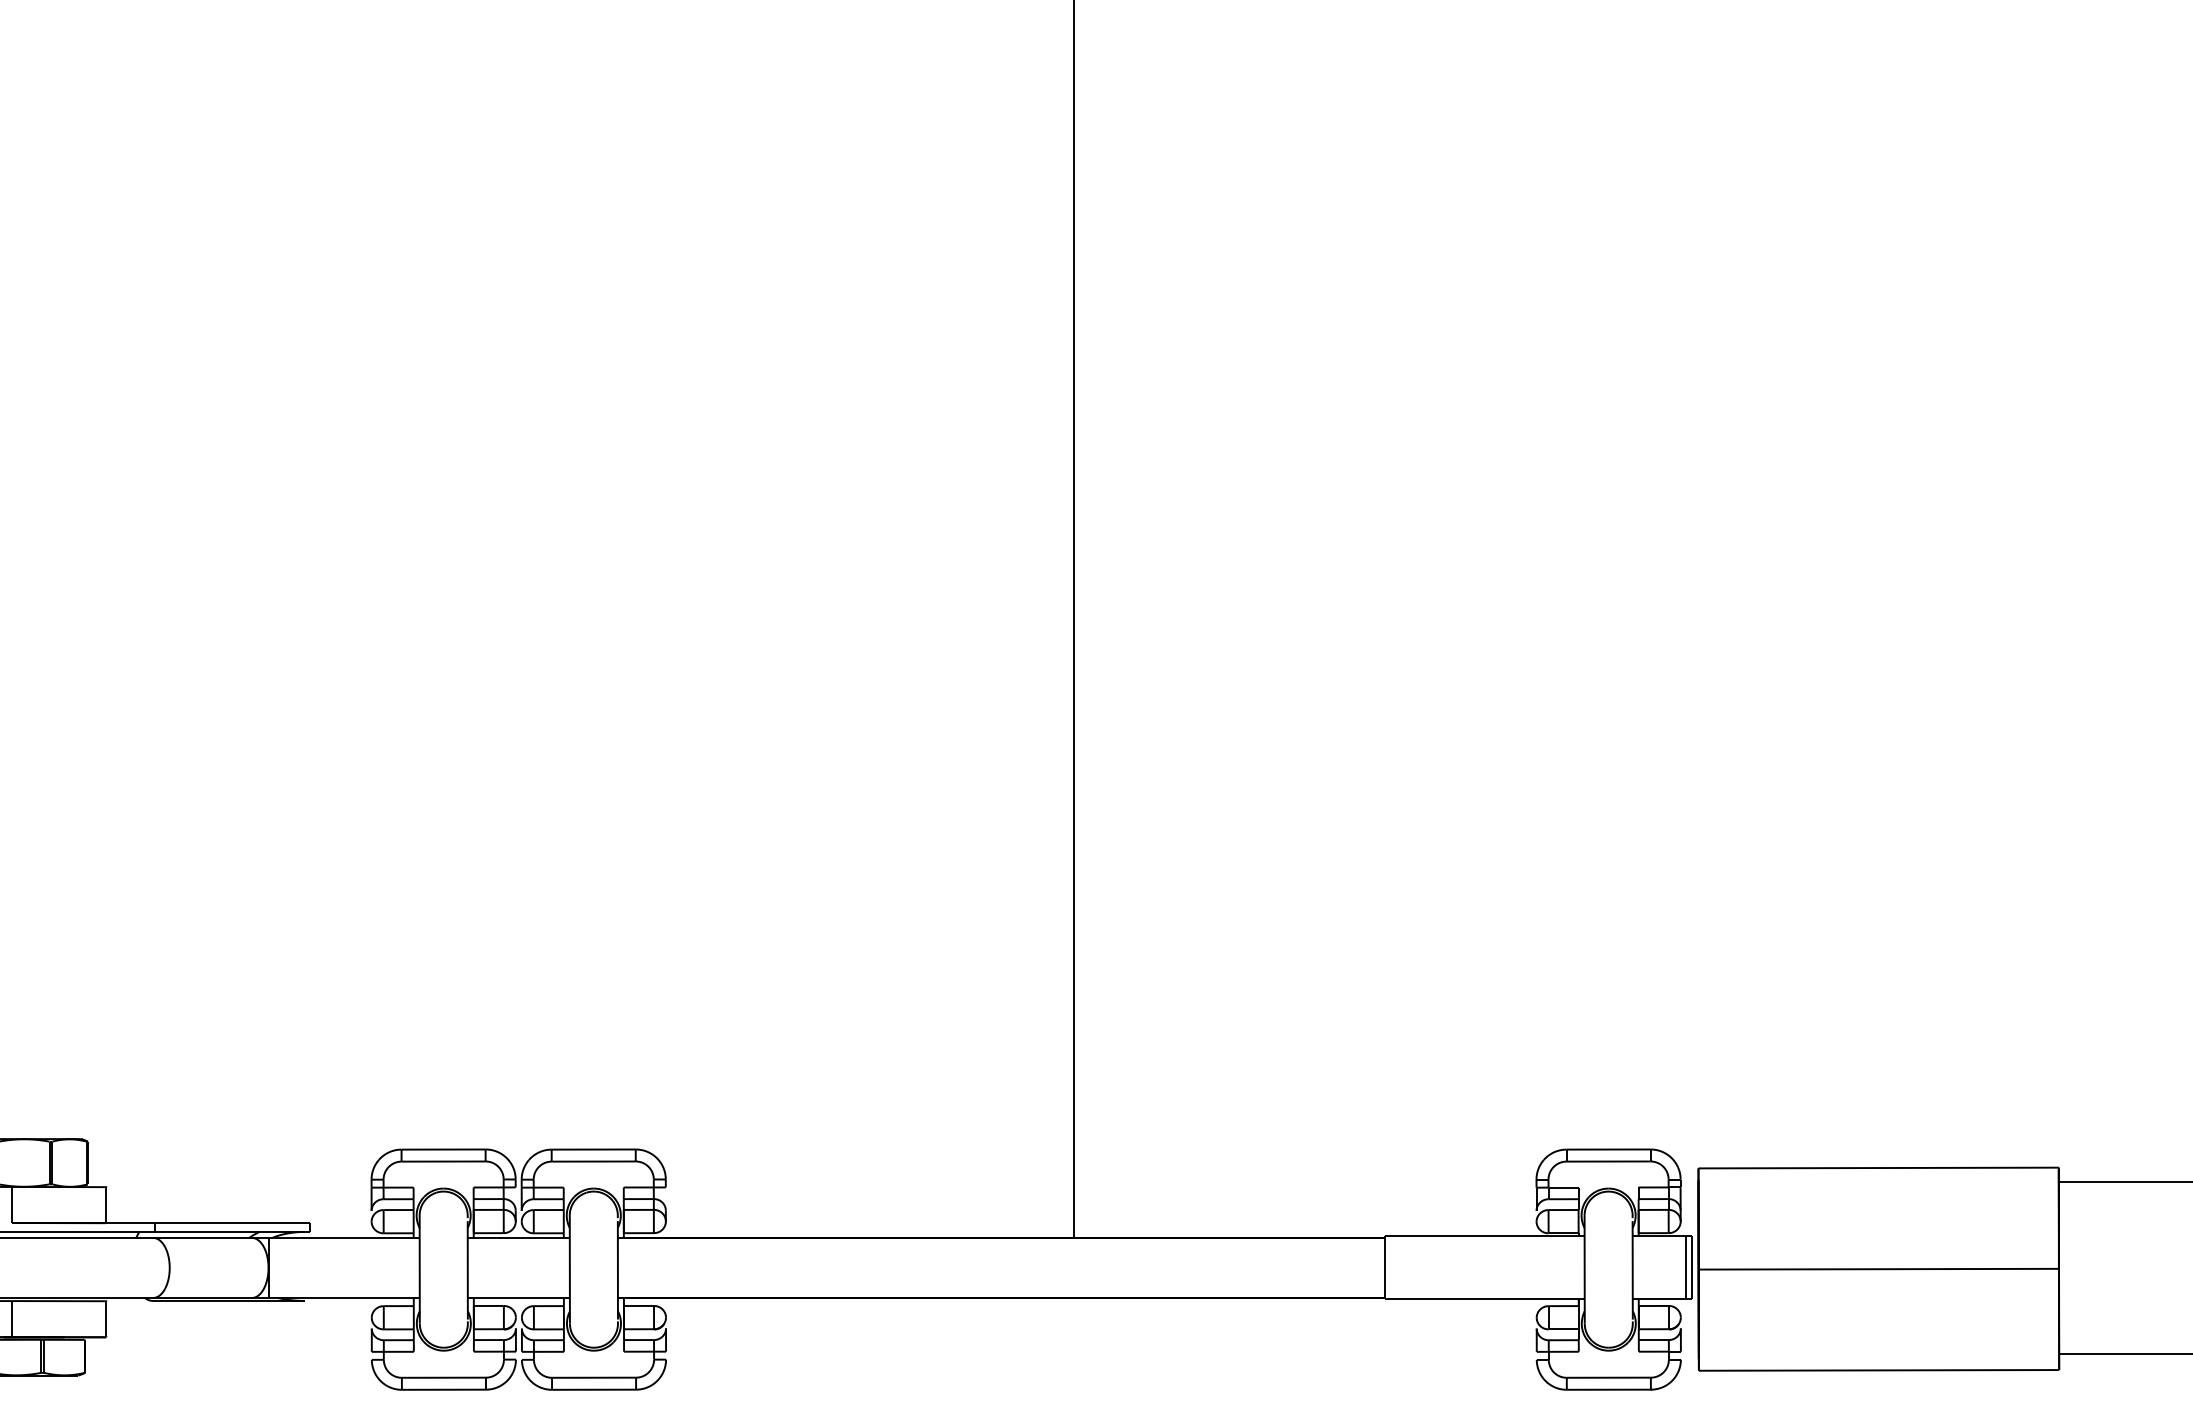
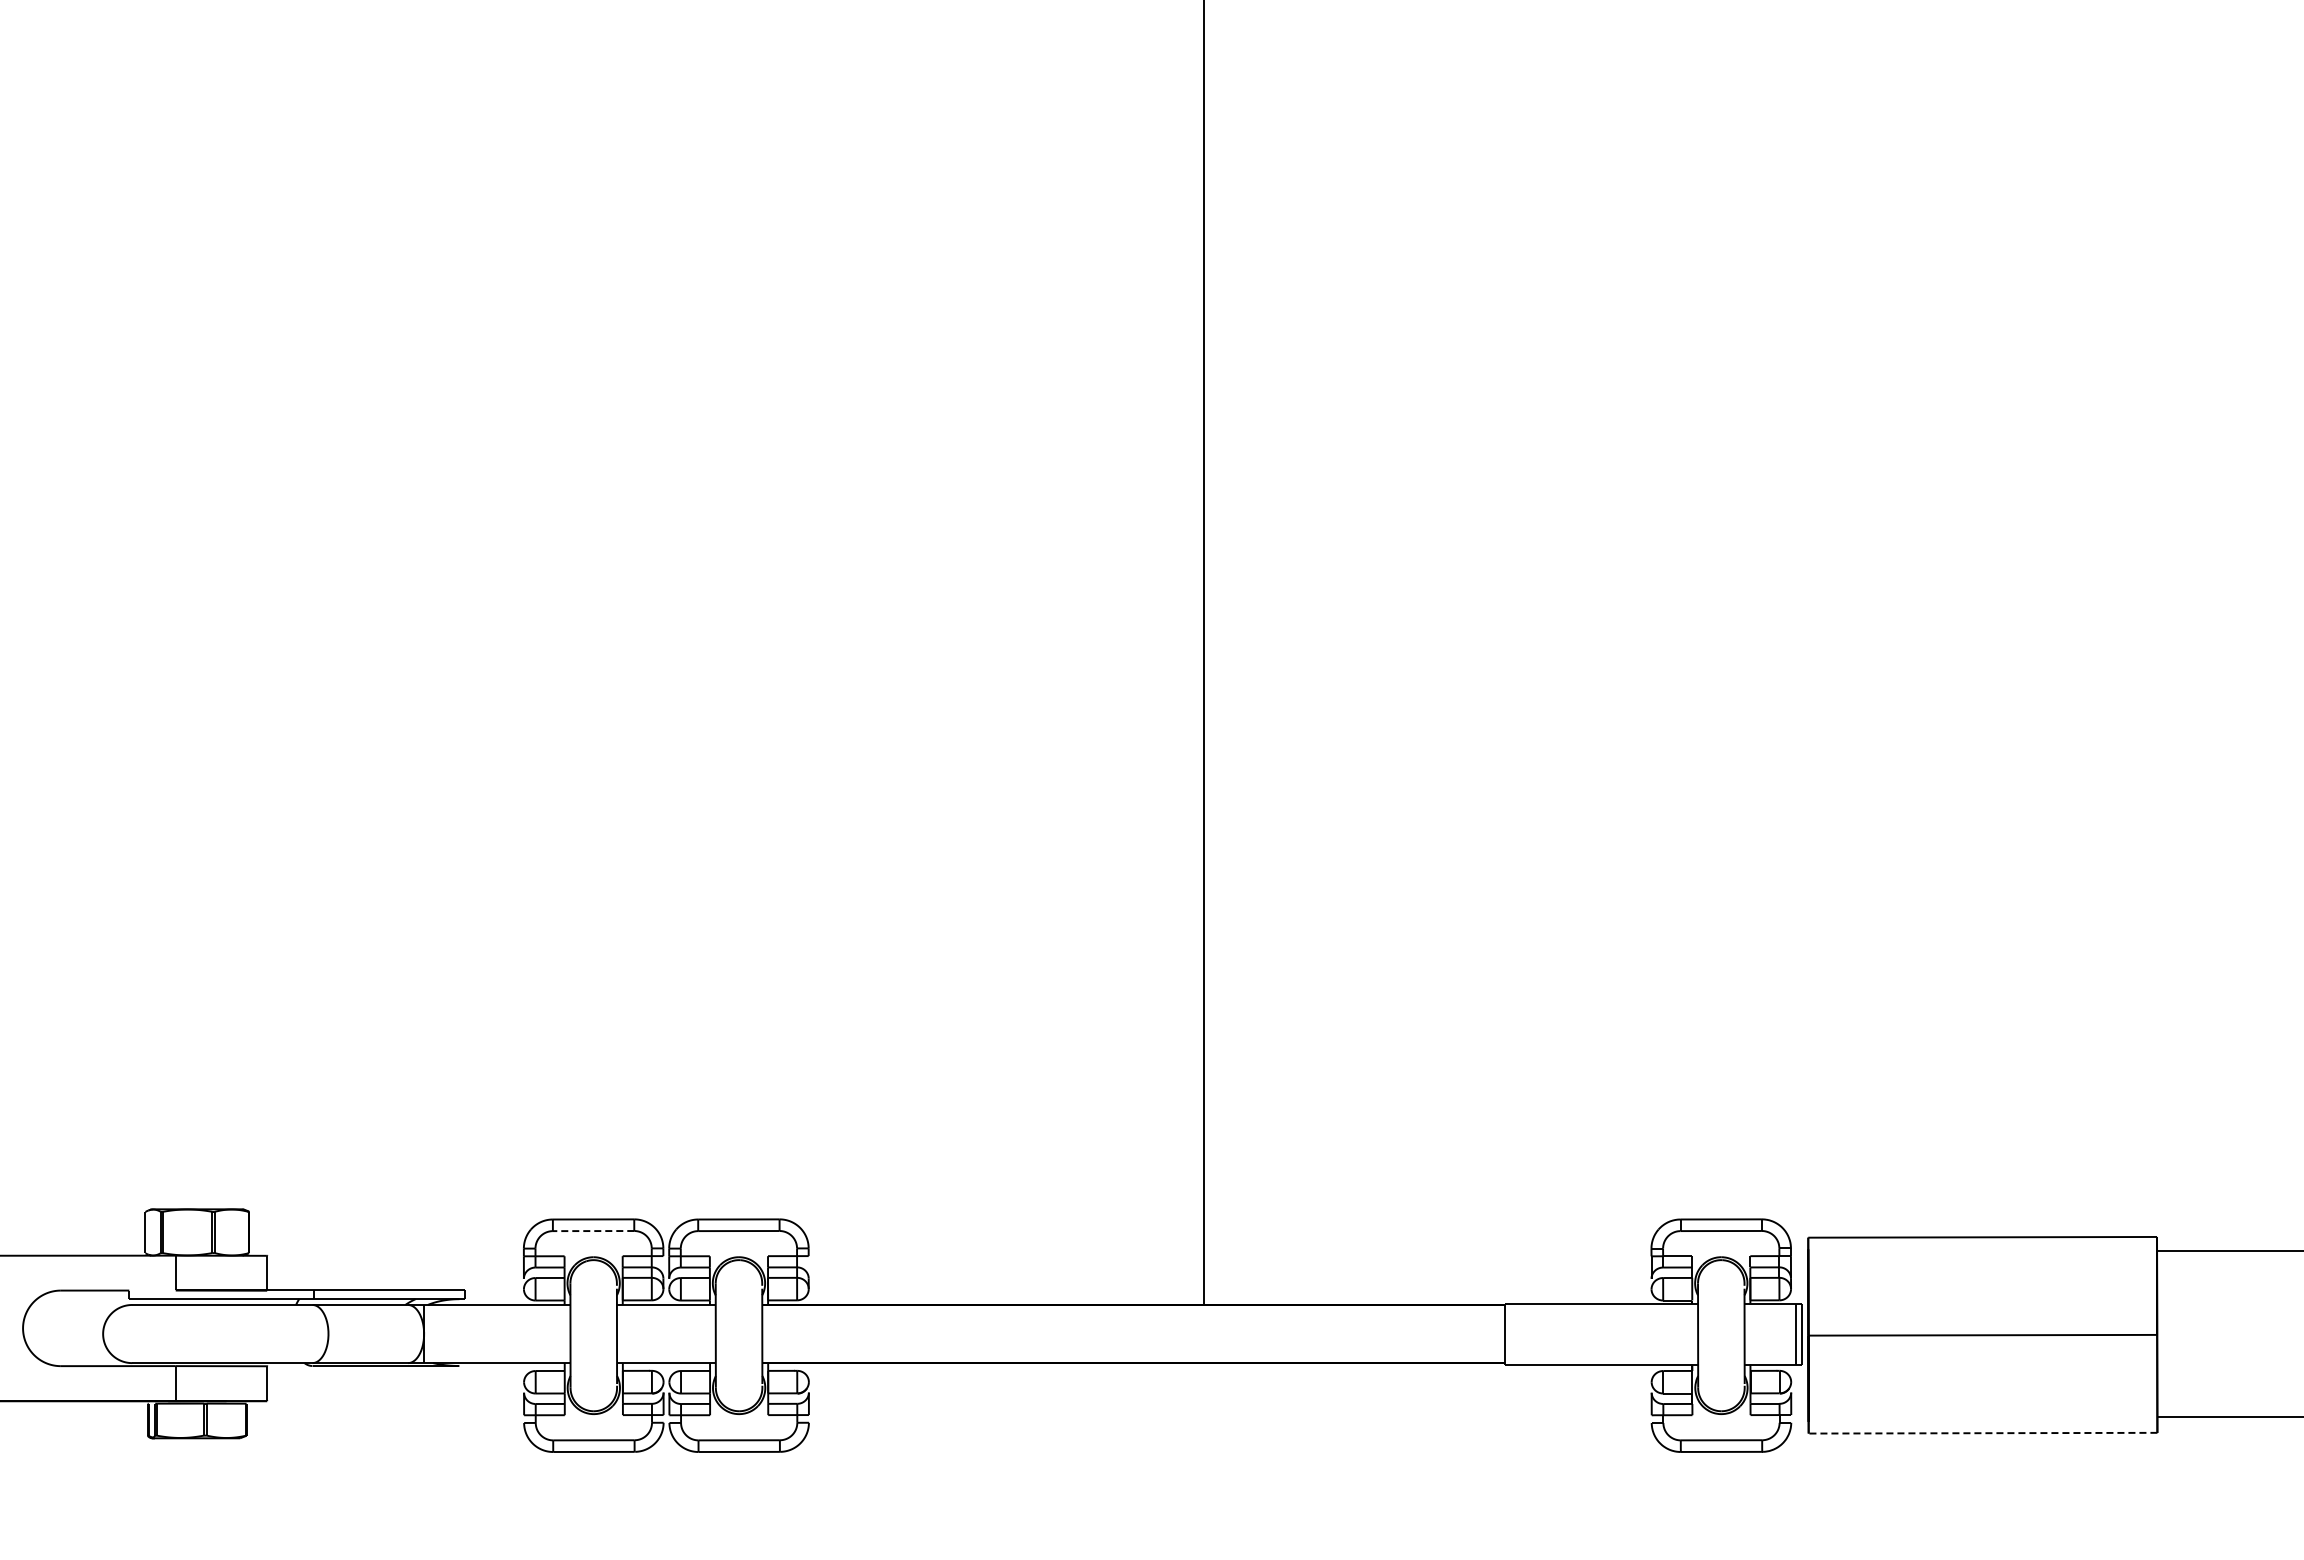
line: (443, 1162) -> (593, 1231), solid -> dashed
line: (1878, 1370) -> (1982, 1433), solid -> dashed

